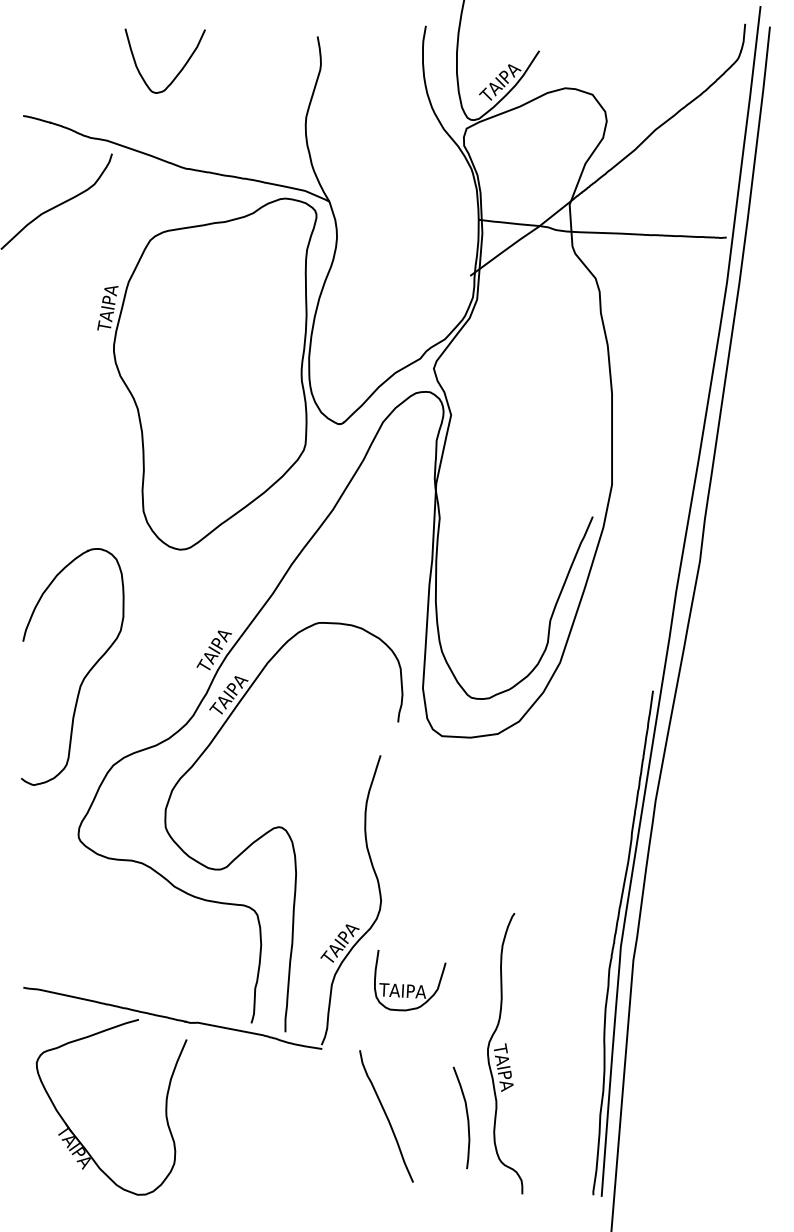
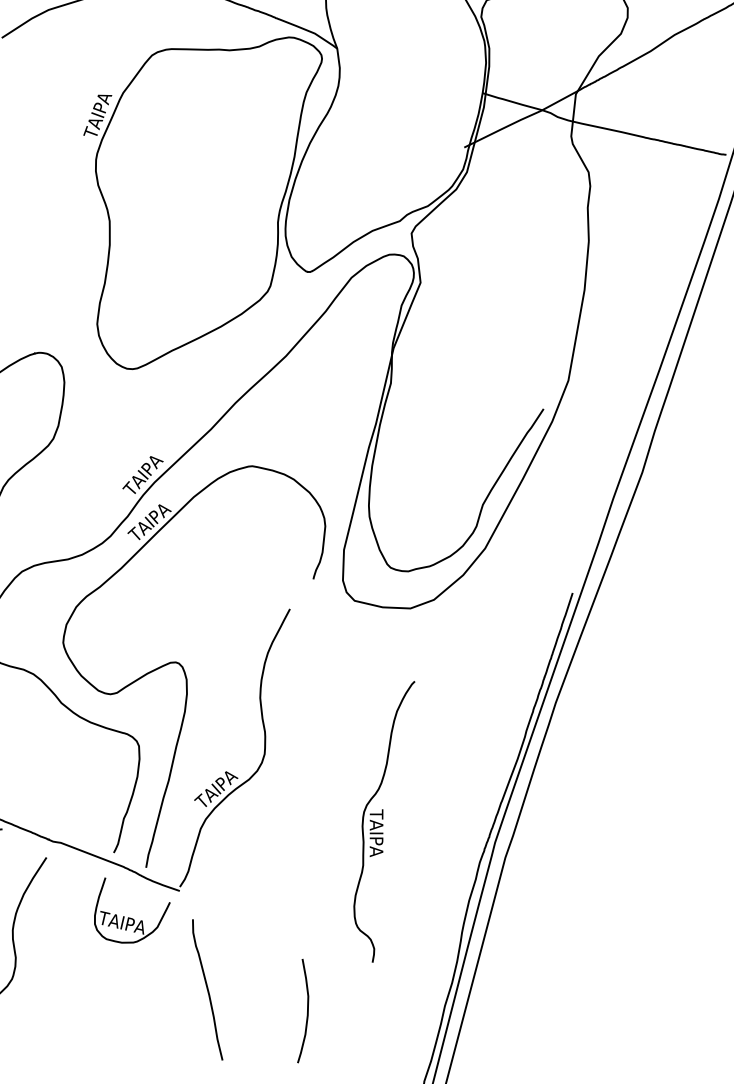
part: (410, 980) -> (131, 913), moved
part: (505, 1053) -> (380, 819), moved
curve: (386, 1116) -> (207, 989), moved
curve: (466, 1116) -> (306, 1010), moved

